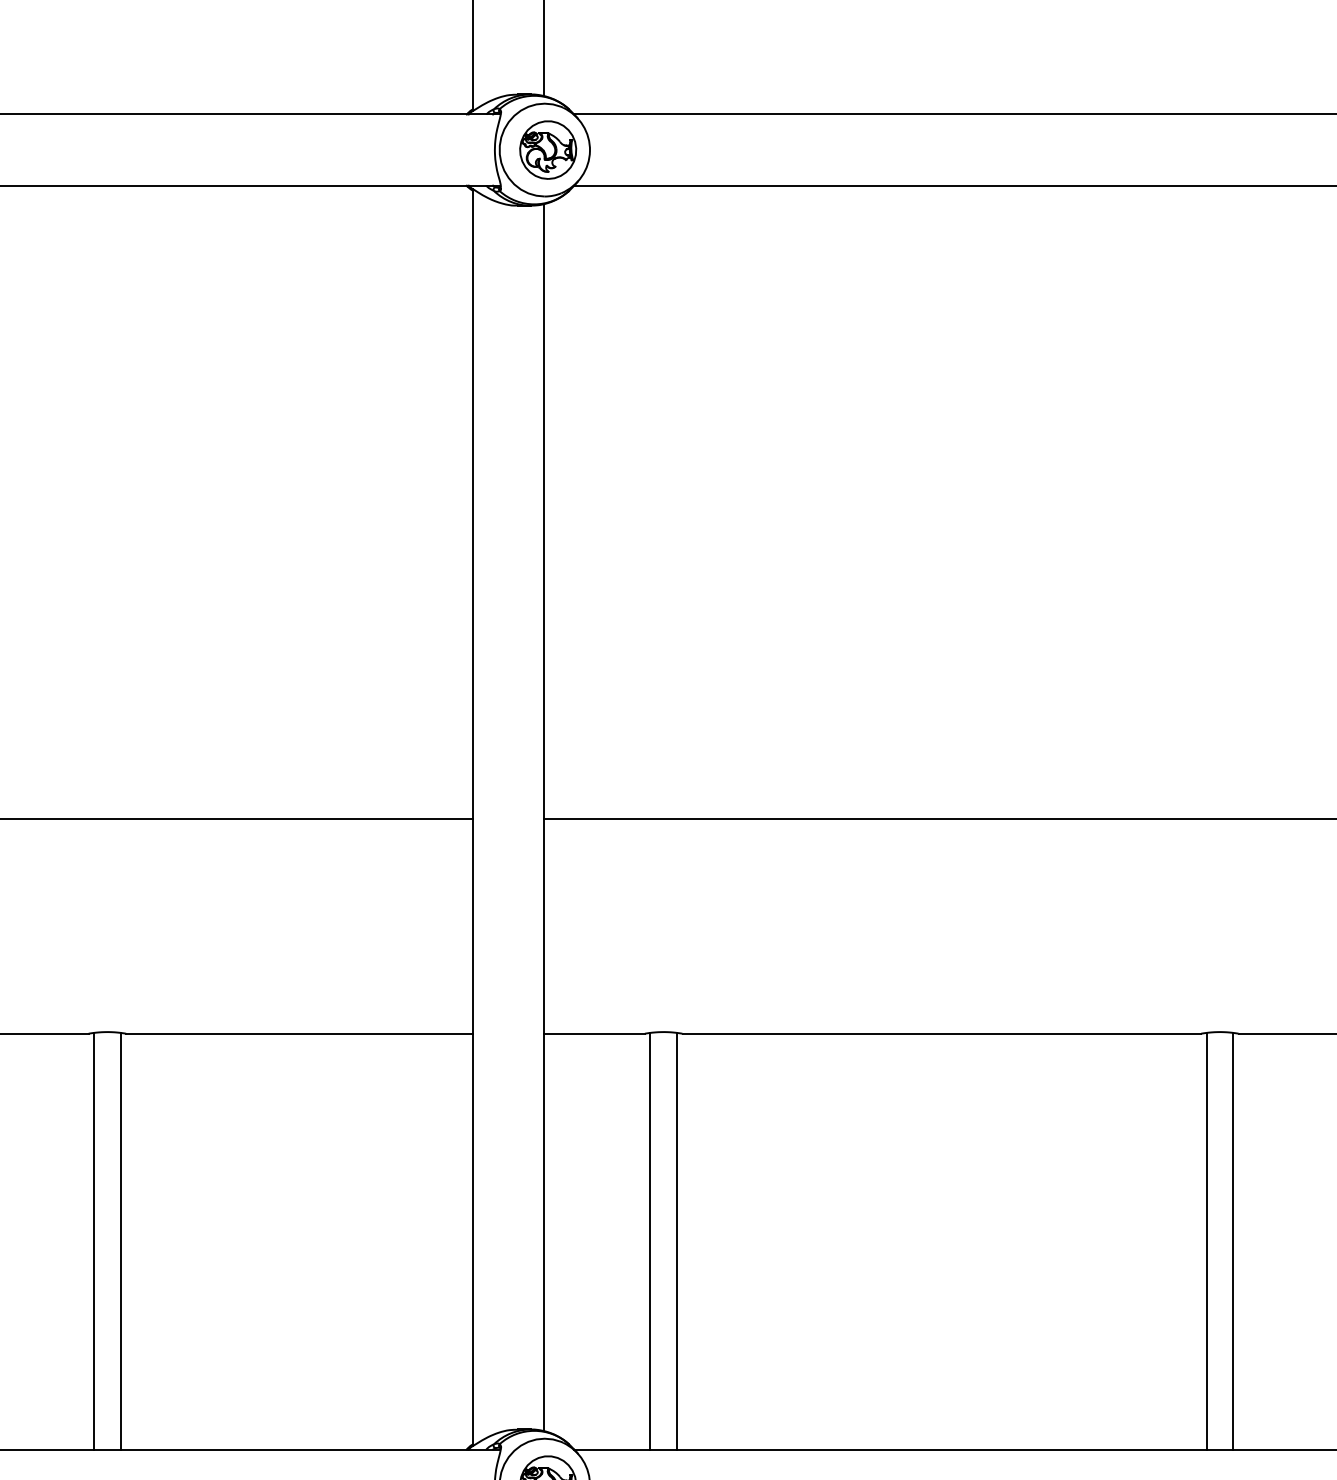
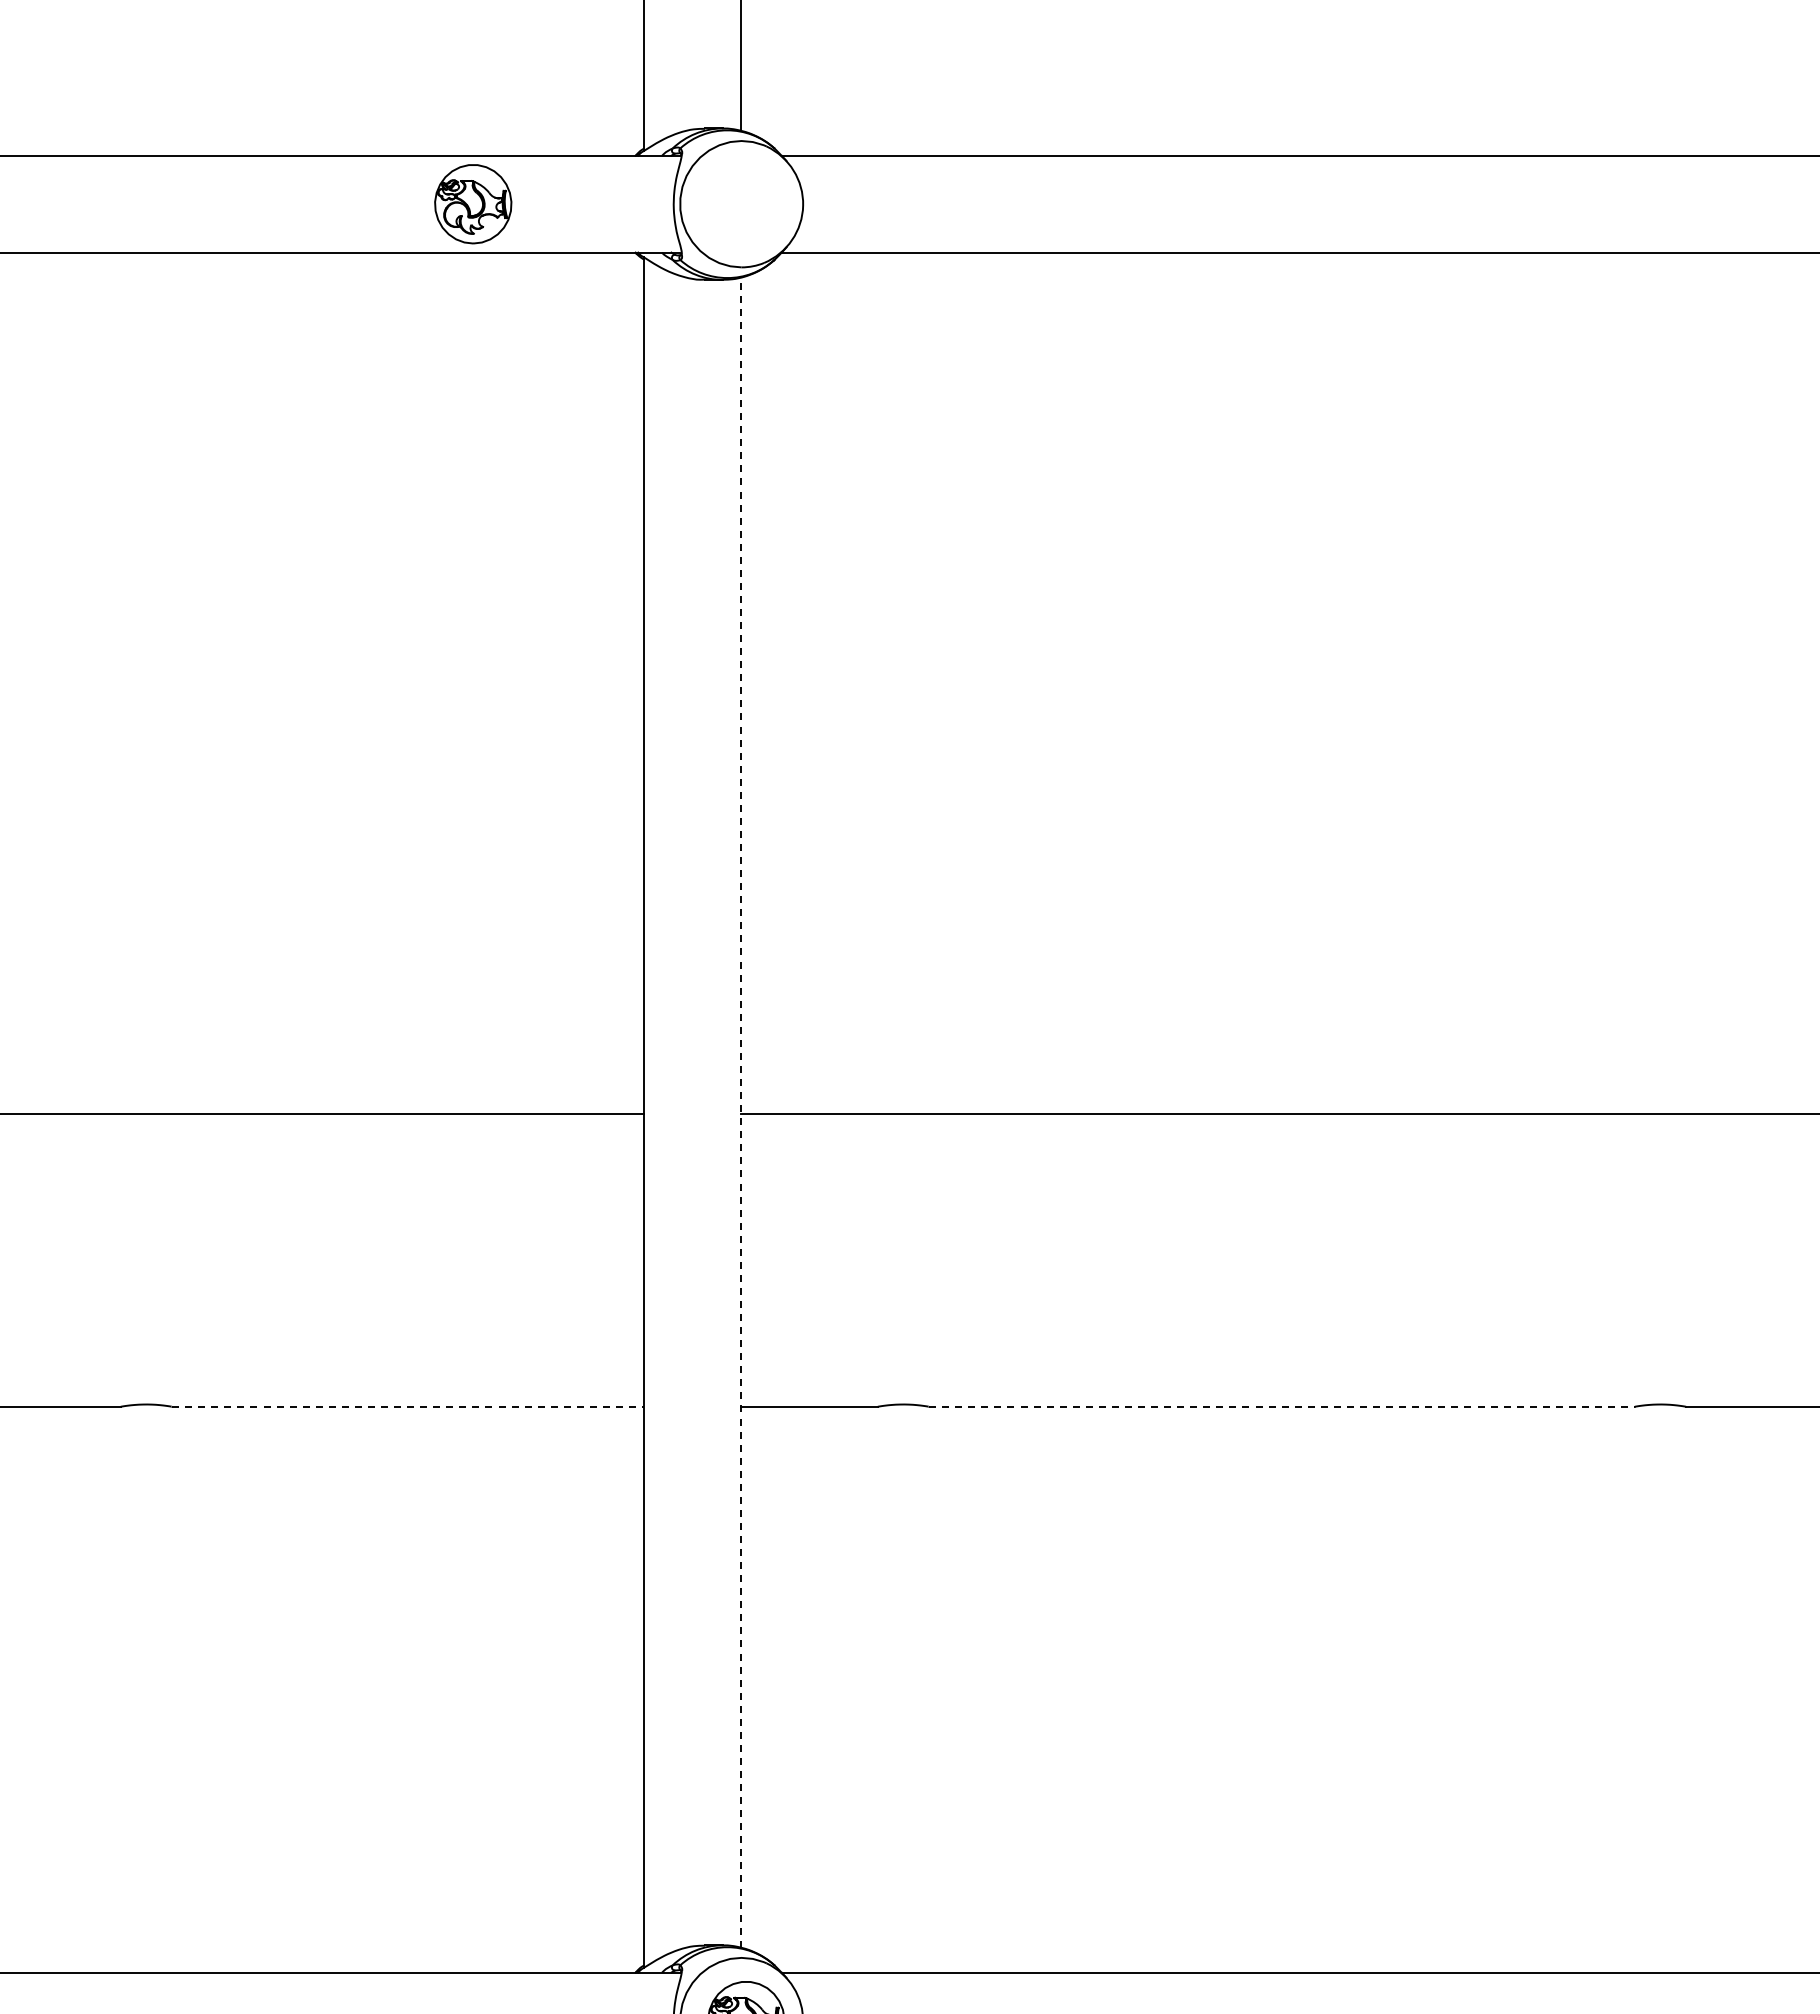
part: (548, 150) -> (473, 204), moved
line: (543, 817) -> (740, 1112), solid -> dashed
line: (299, 1033) -> (408, 1406), solid -> dashed
line: (942, 1033) -> (1282, 1406), solid -> dashed
line: (94, 1240) -> (128, 1688), removed
line: (120, 1240) -> (164, 1688), removed
line: (650, 1240) -> (885, 1688), removed
line: (676, 1240) -> (921, 1688), removed
line: (1206, 1240) -> (1642, 1688), removed
line: (1233, 1240) -> (1678, 1688), removed

